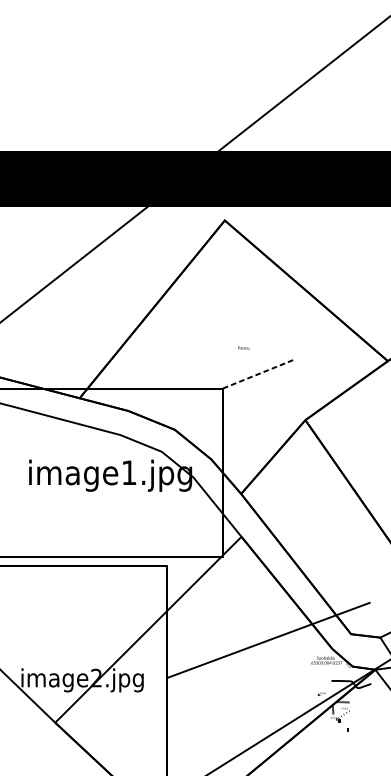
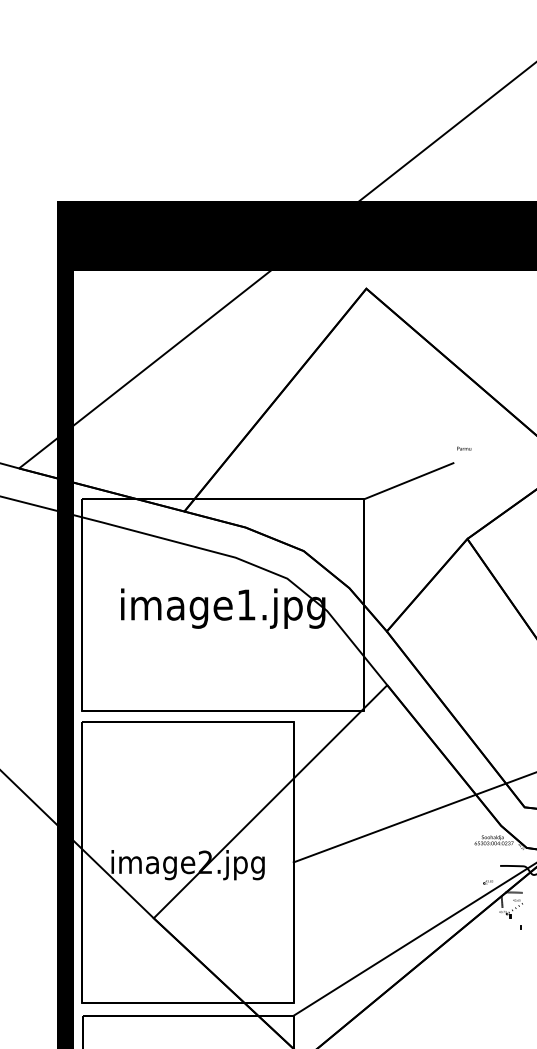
text: (244, 347) -> (464, 448), moved
line: (259, 374) -> (409, 481), dashed -> solid

